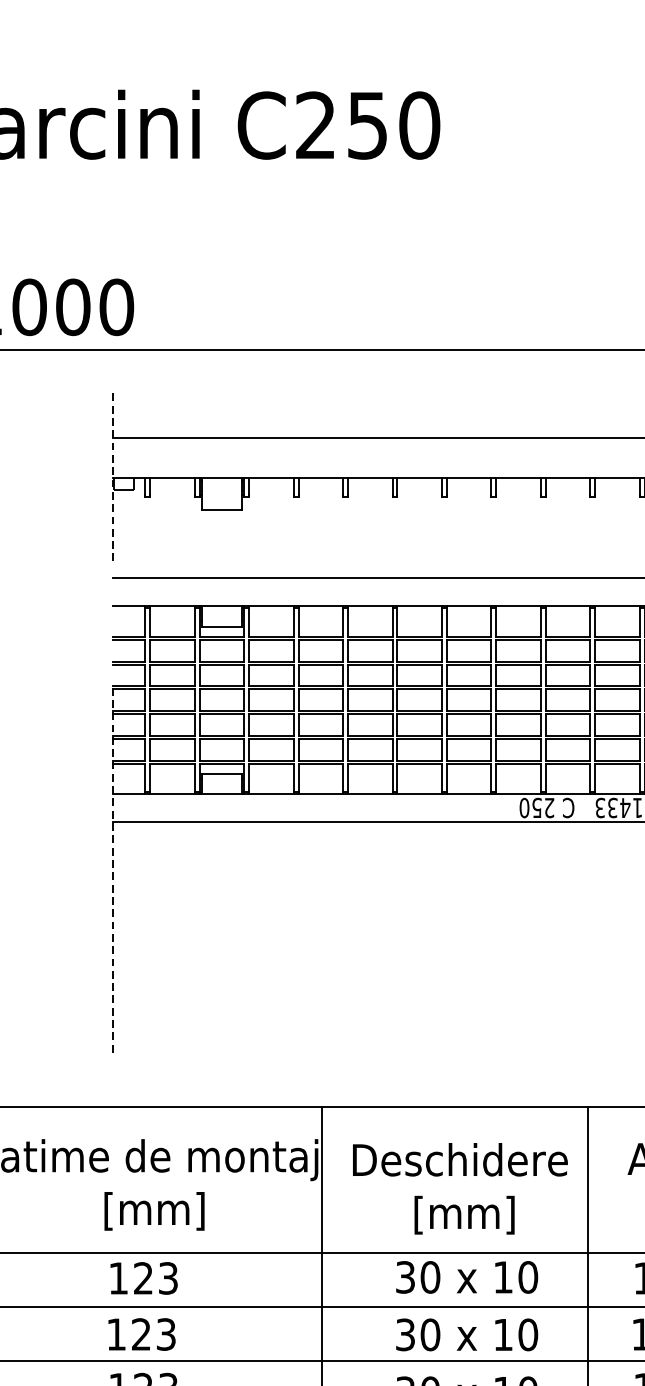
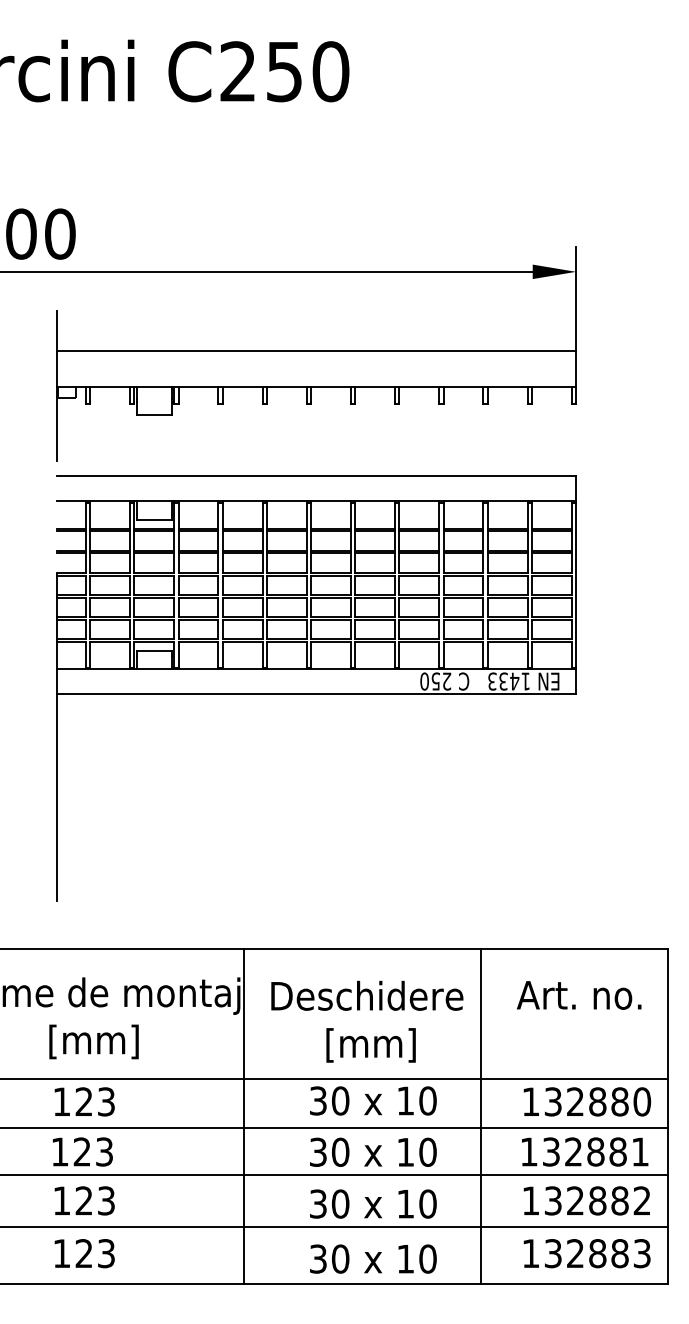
line: (112, 477) -> (56, 386), dashed -> solid
line: (112, 870) -> (56, 737), dashed -> solid

